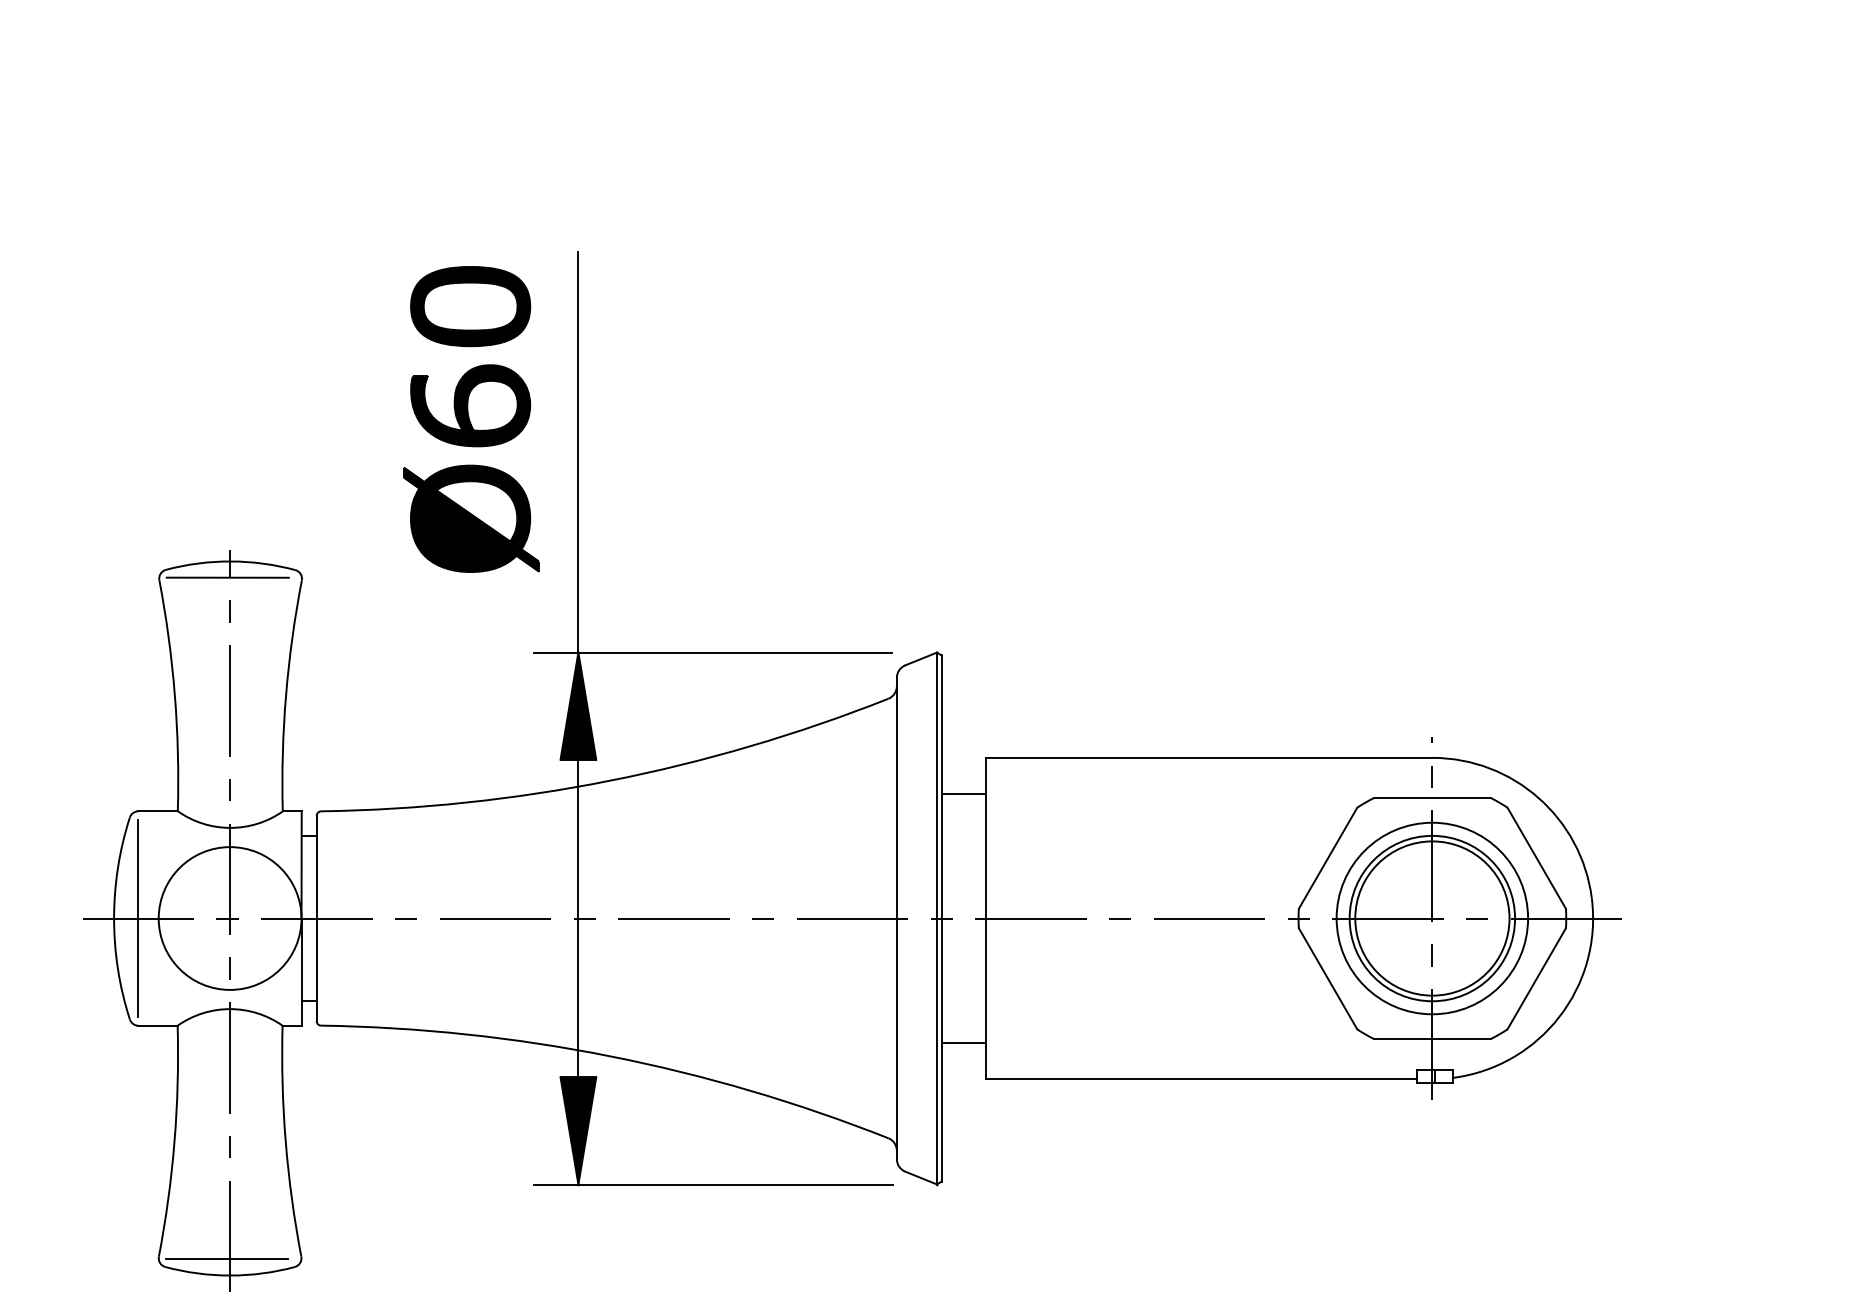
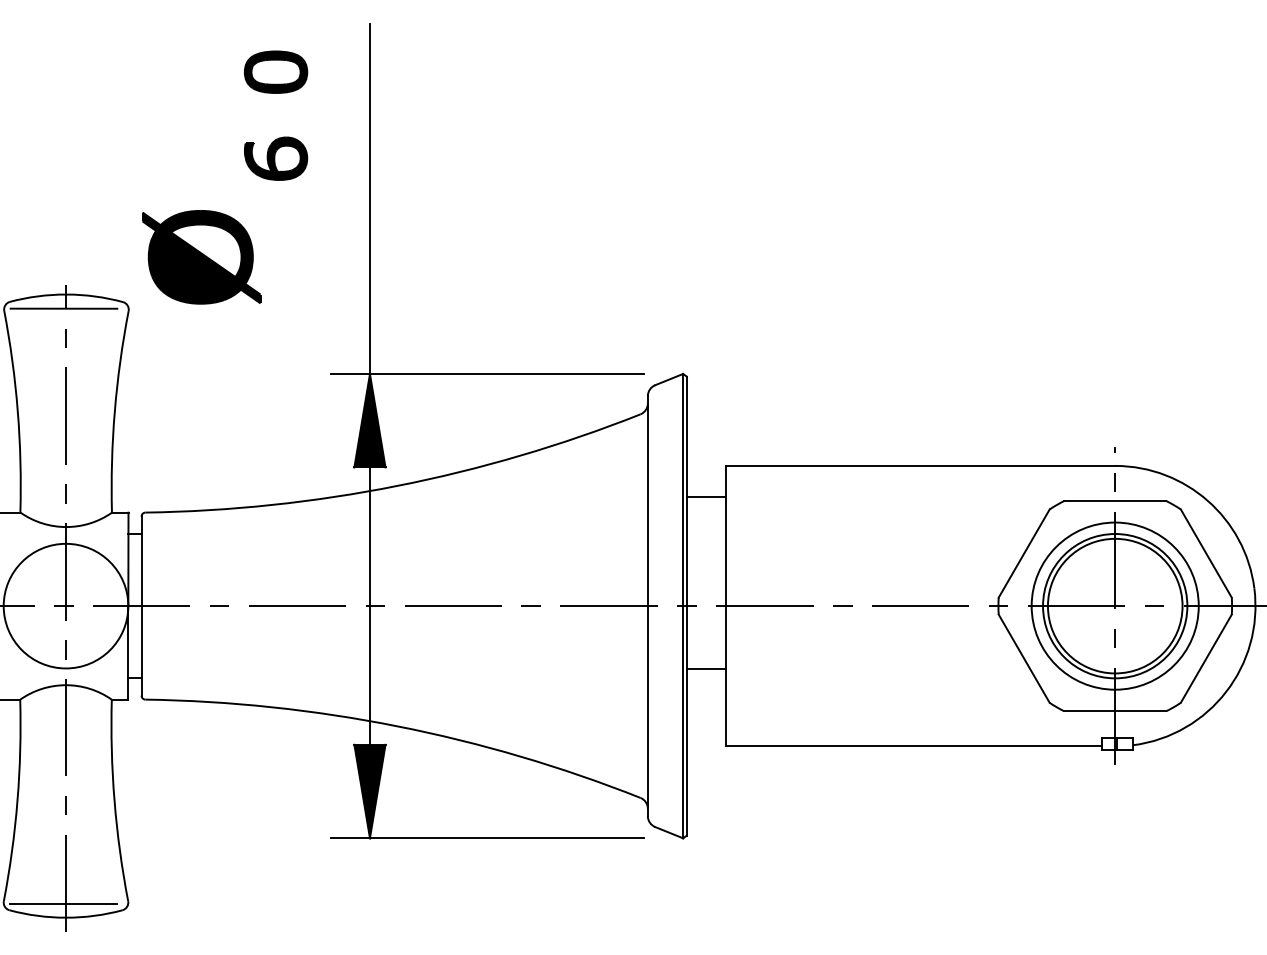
part: (470, 306) -> (275, 72), size x0.6
part: (470, 405) -> (275, 158), size x0.6
part: (471, 518) -> (201, 257), moved
line: (963, 1043) -> (706, 668), moved

